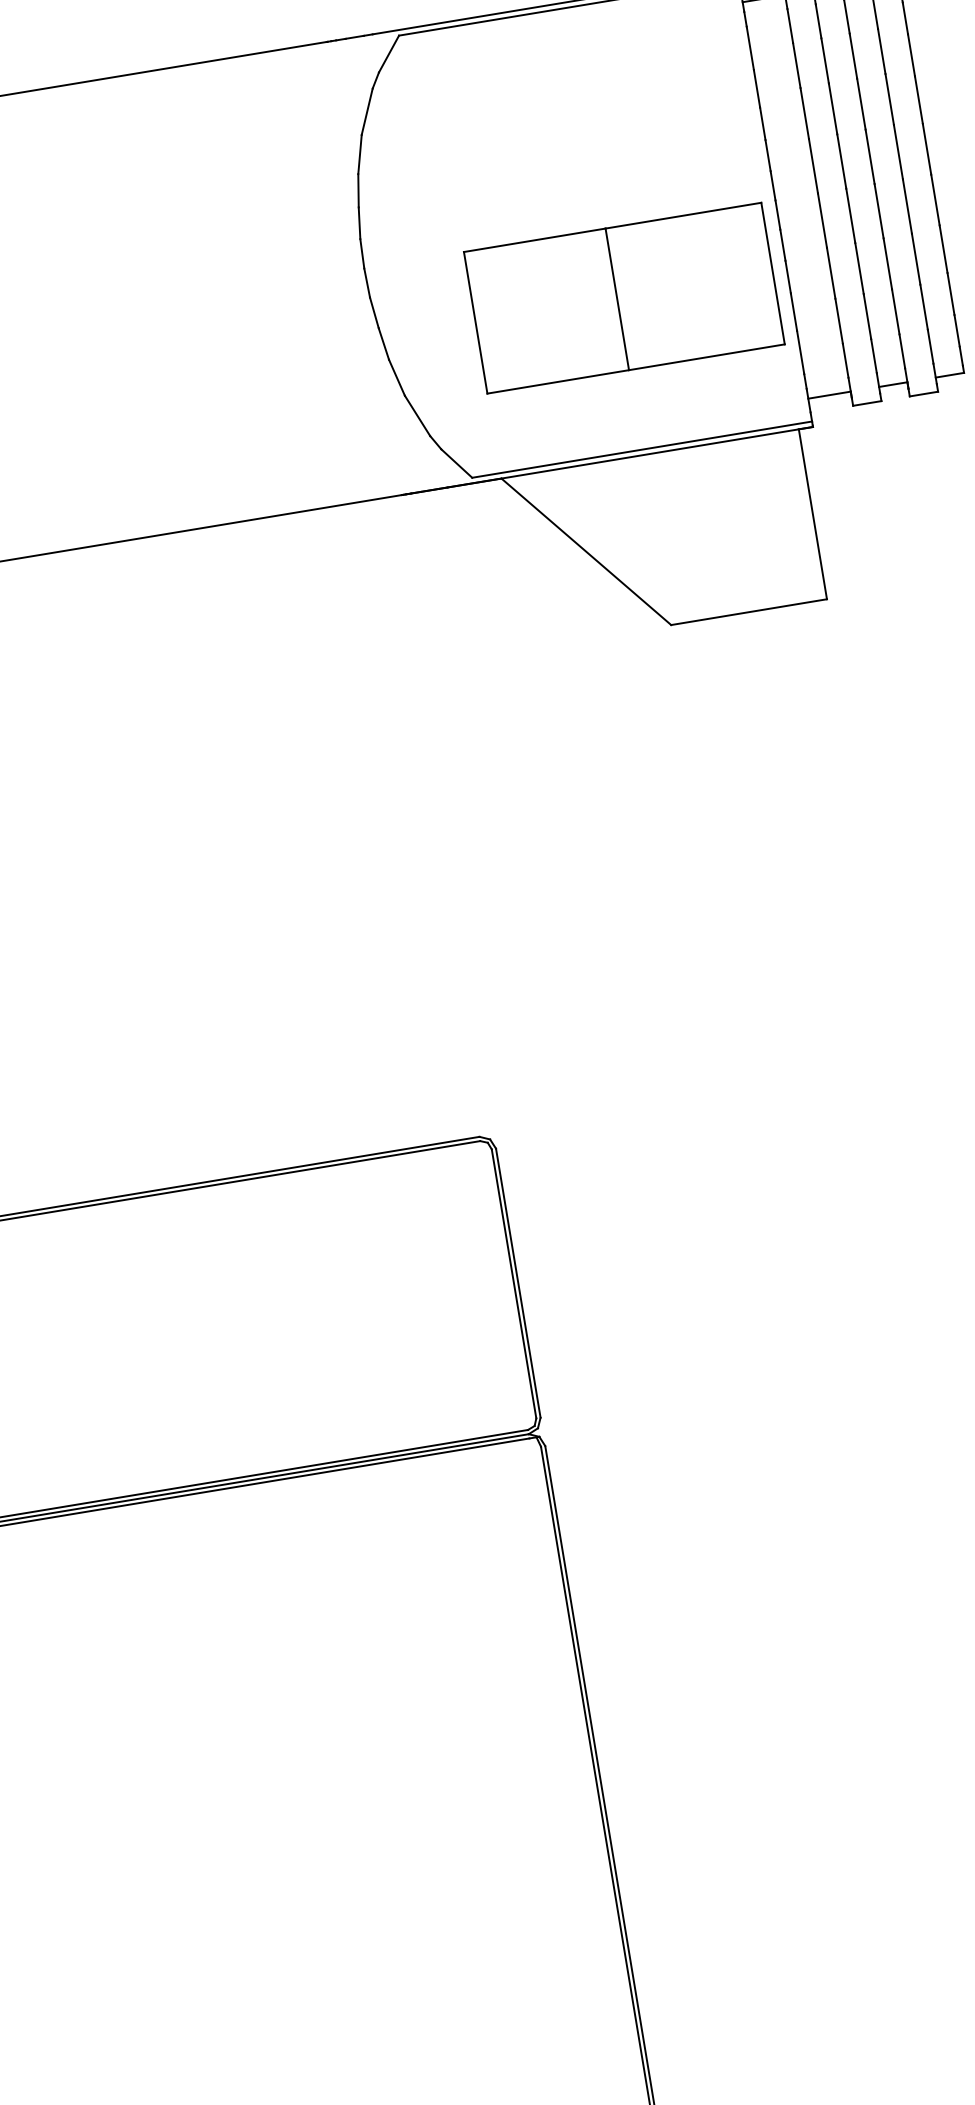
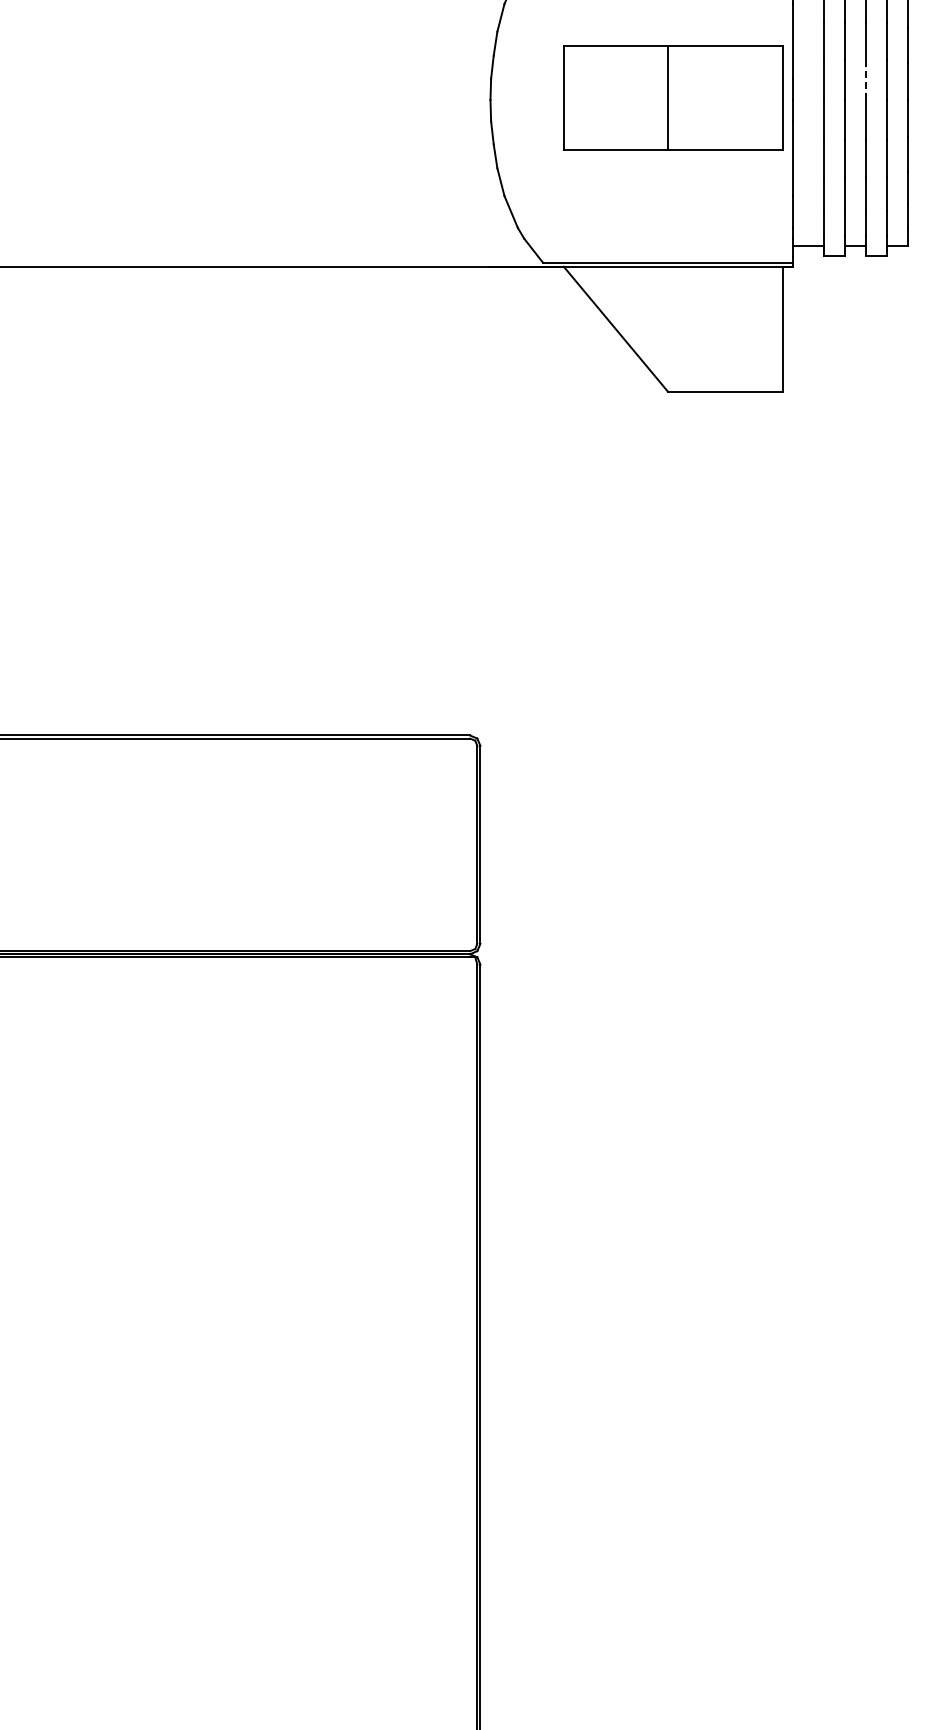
line: (869, 156) -> (865, 79), solid -> dashed
part: (624, 297) -> (673, 97), moved

